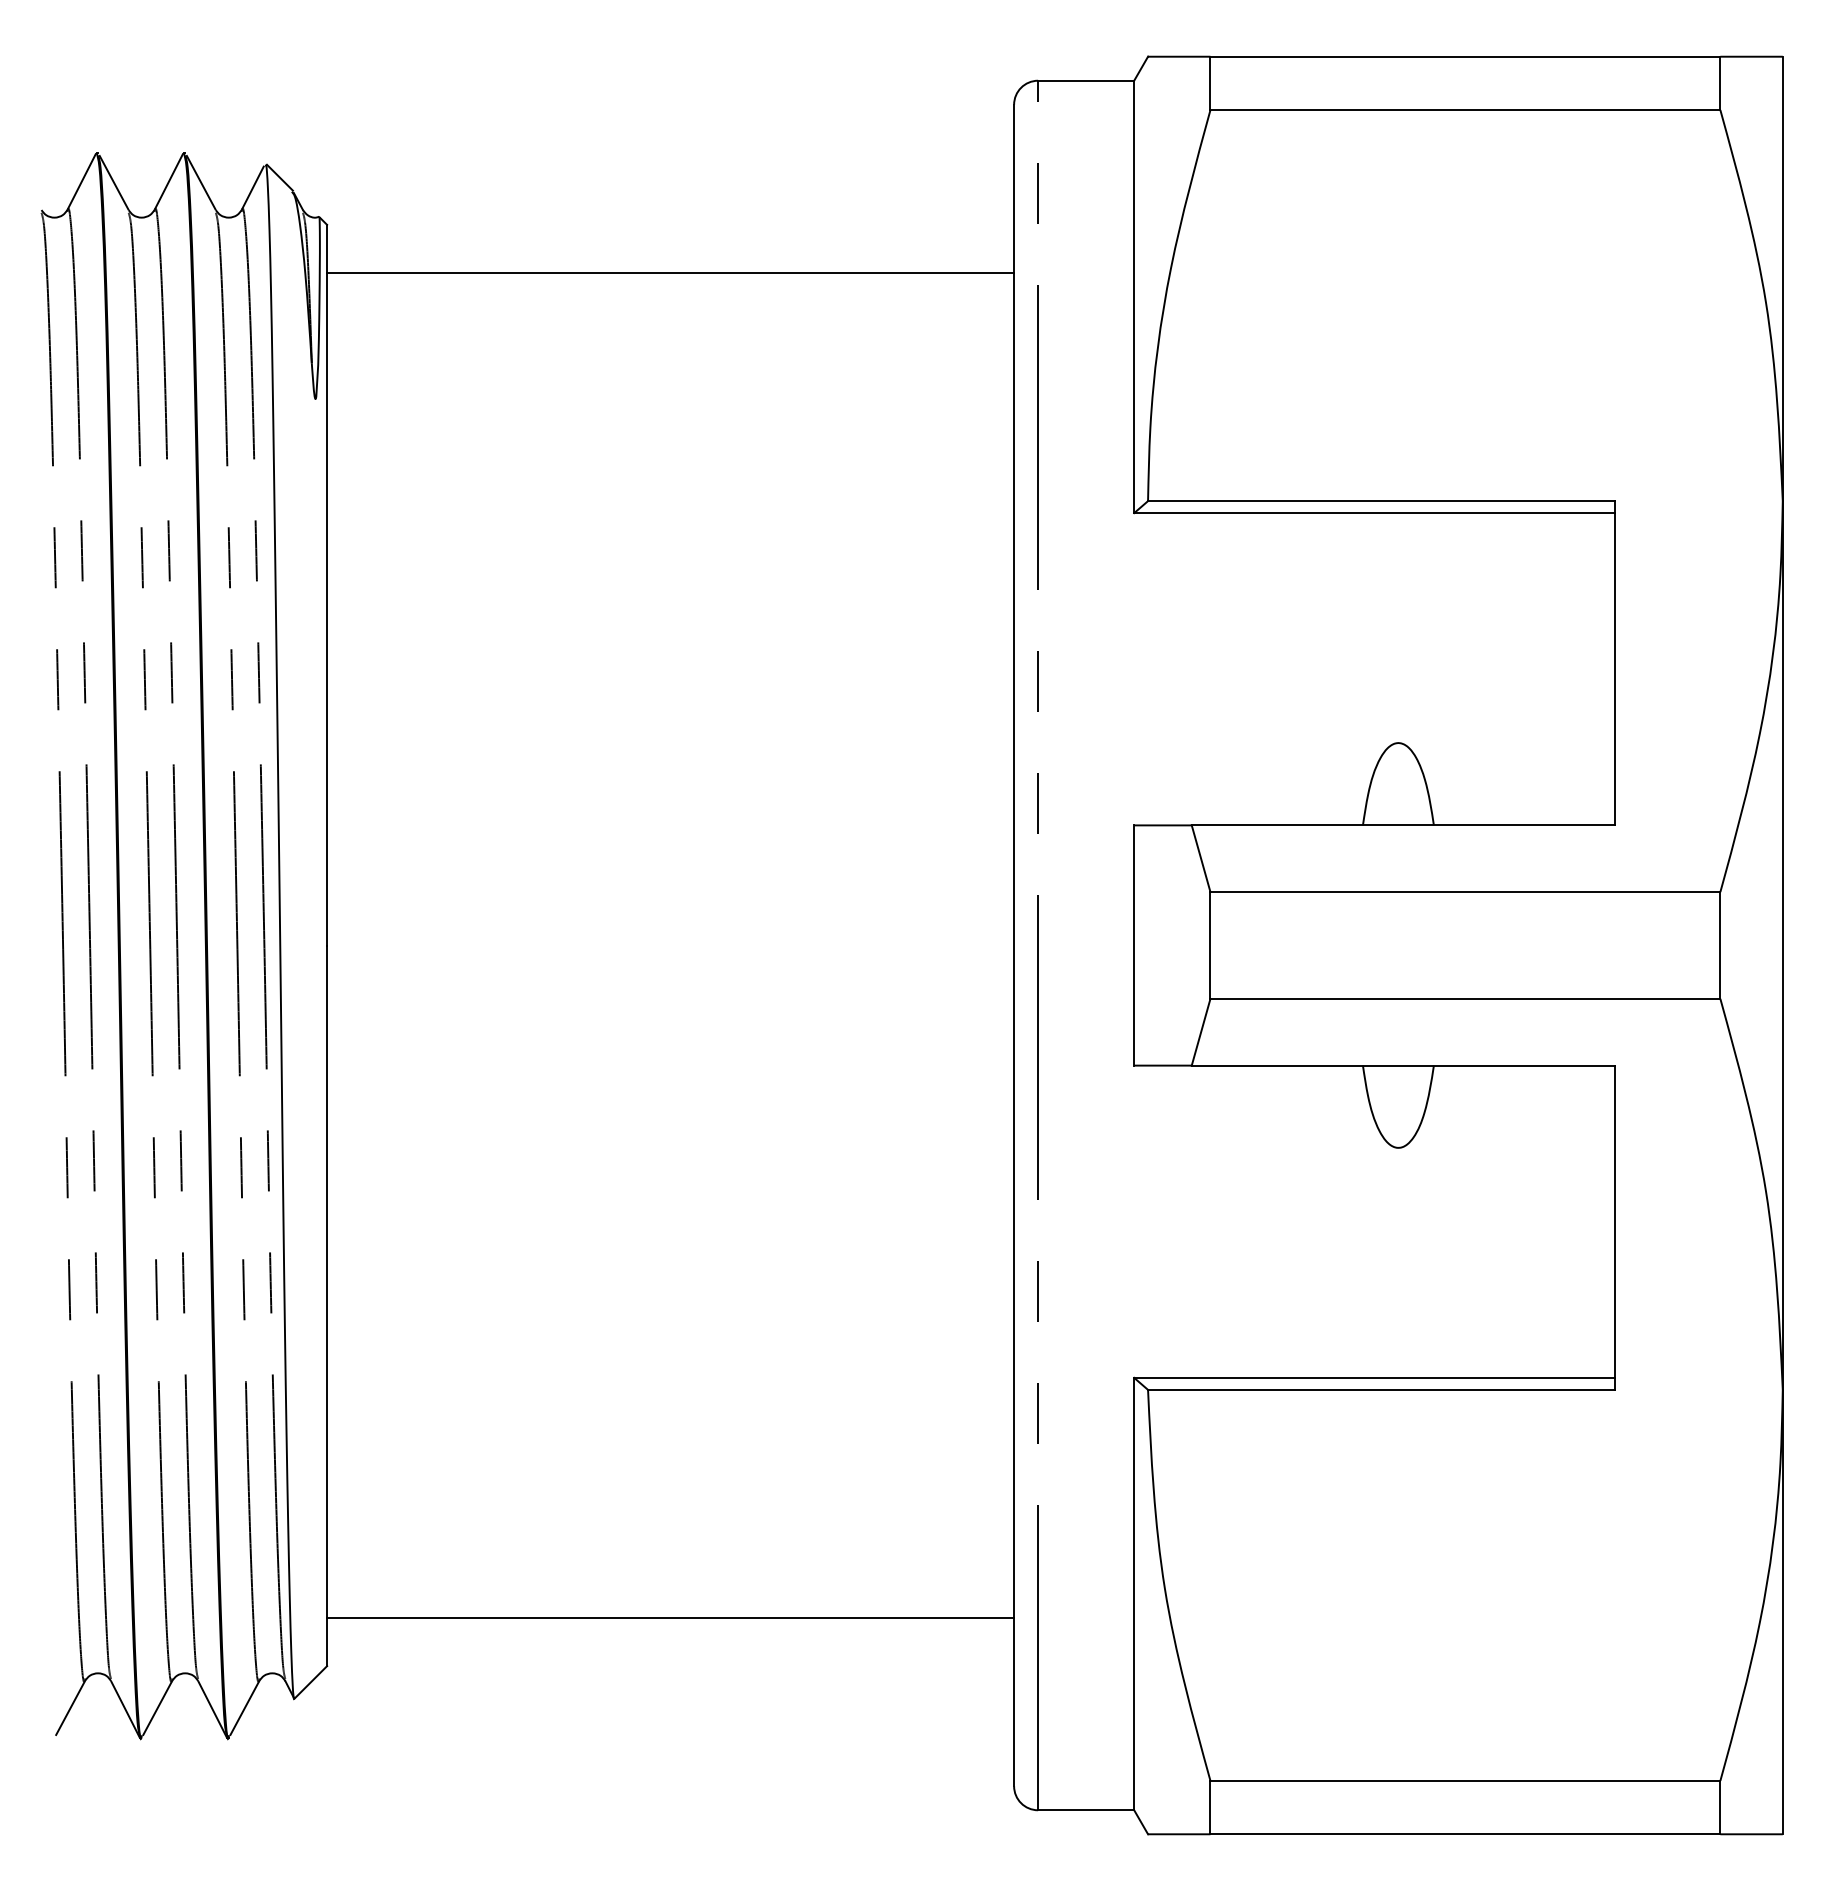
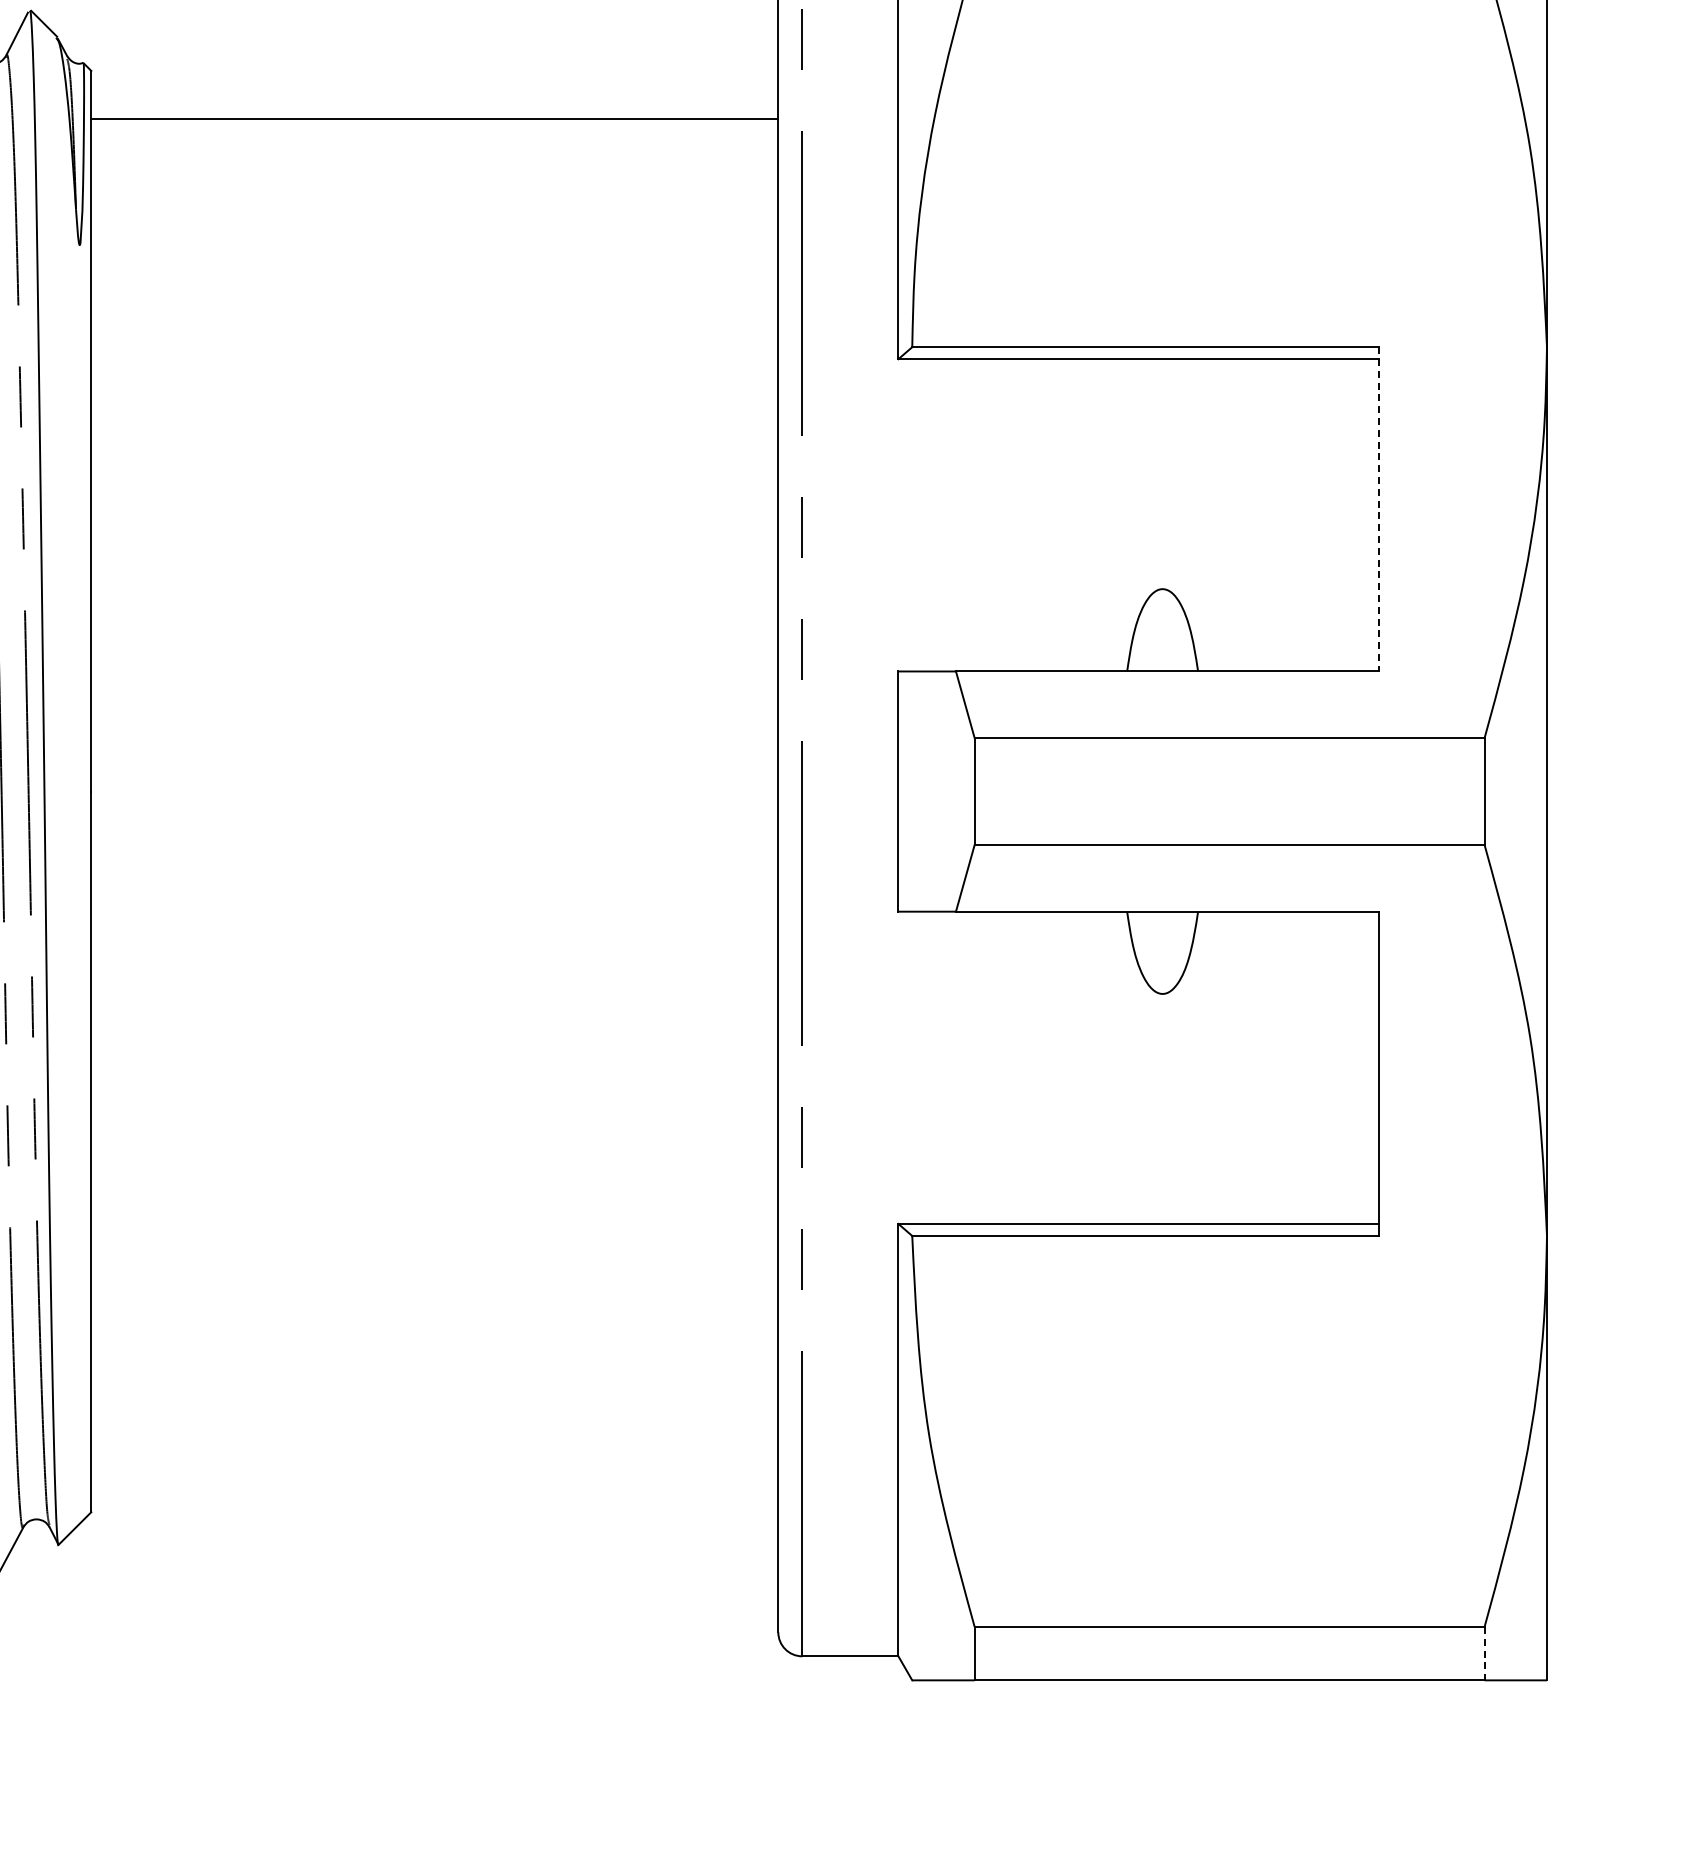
line: (1614, 663) -> (1378, 509), solid -> dashed
line: (670, 1618) -> (434, 1464), removed
line: (1720, 1807) -> (1484, 1653), solid -> dashed

